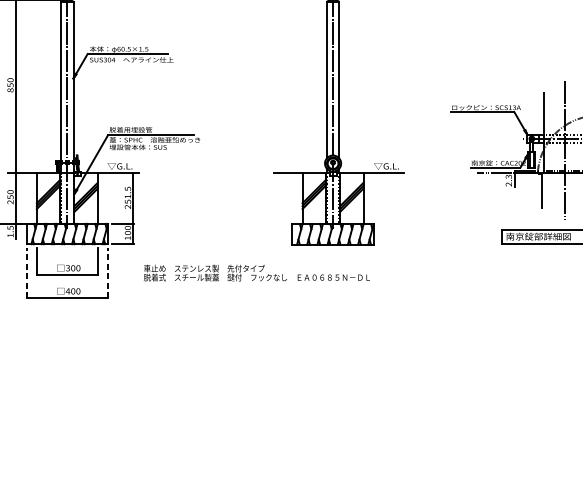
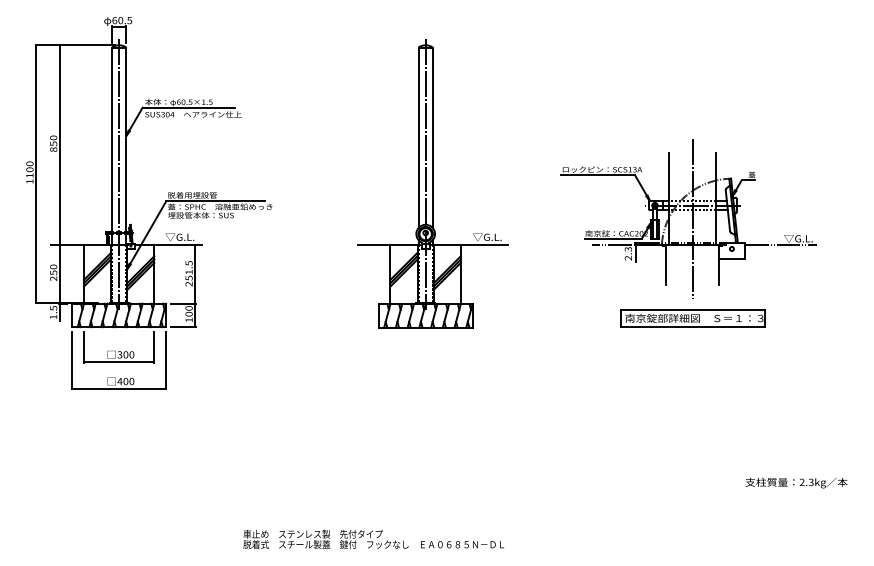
text: (256, 272) -> (373, 538), moved
line: (26, 273) -> (72, 360), dashed -> solid
line: (108, 273) -> (166, 360), dashed -> solid

